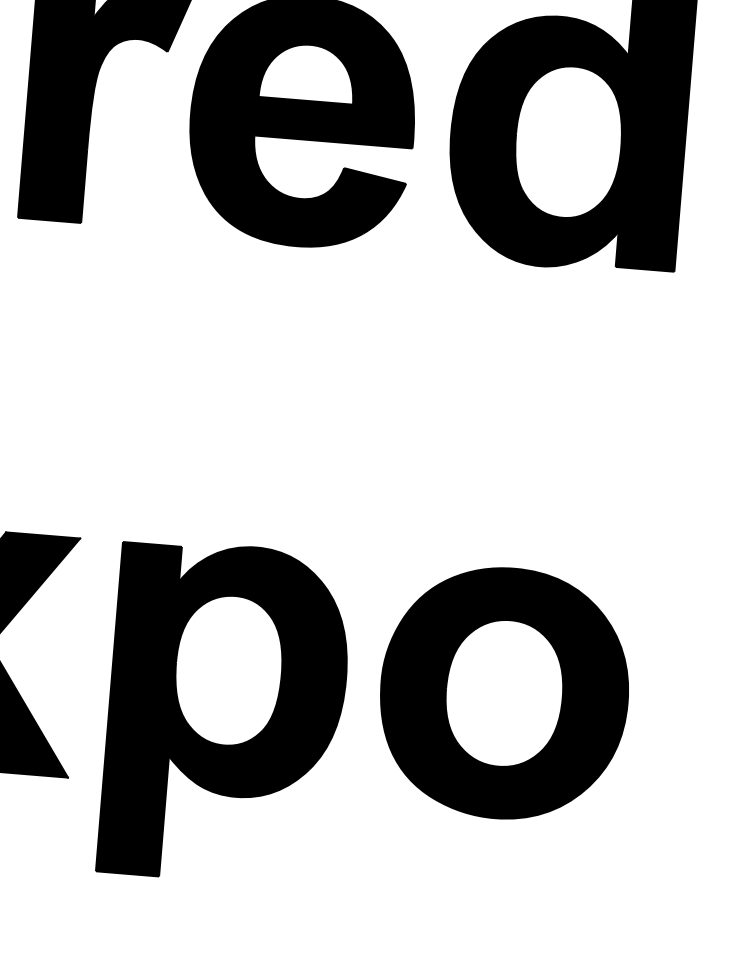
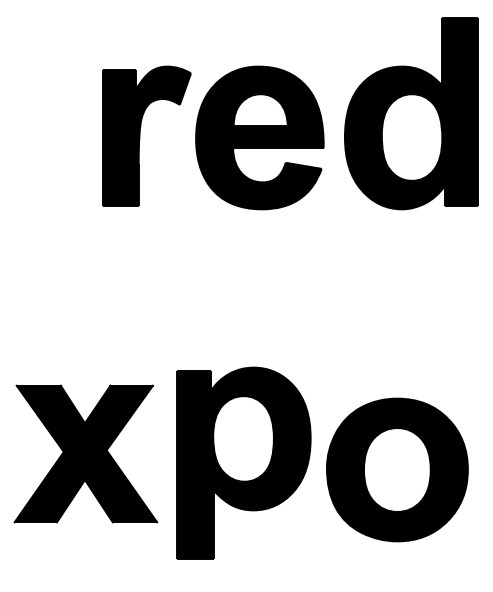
part: (504, 692) -> (397, 469), moved
part: (225, 711) -> (243, 462), moved

